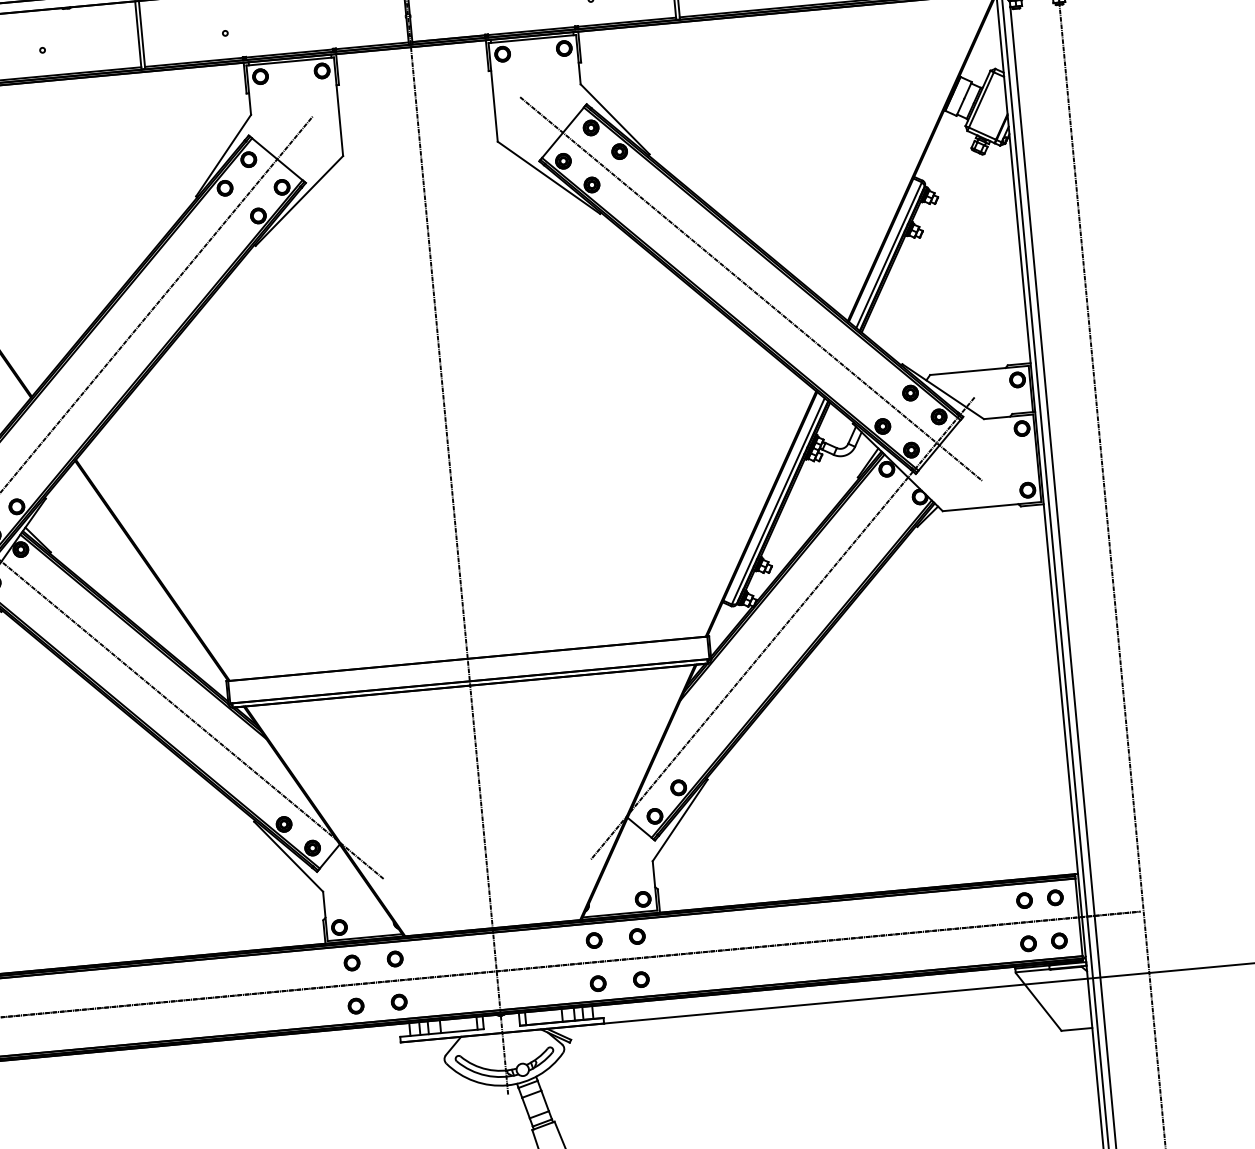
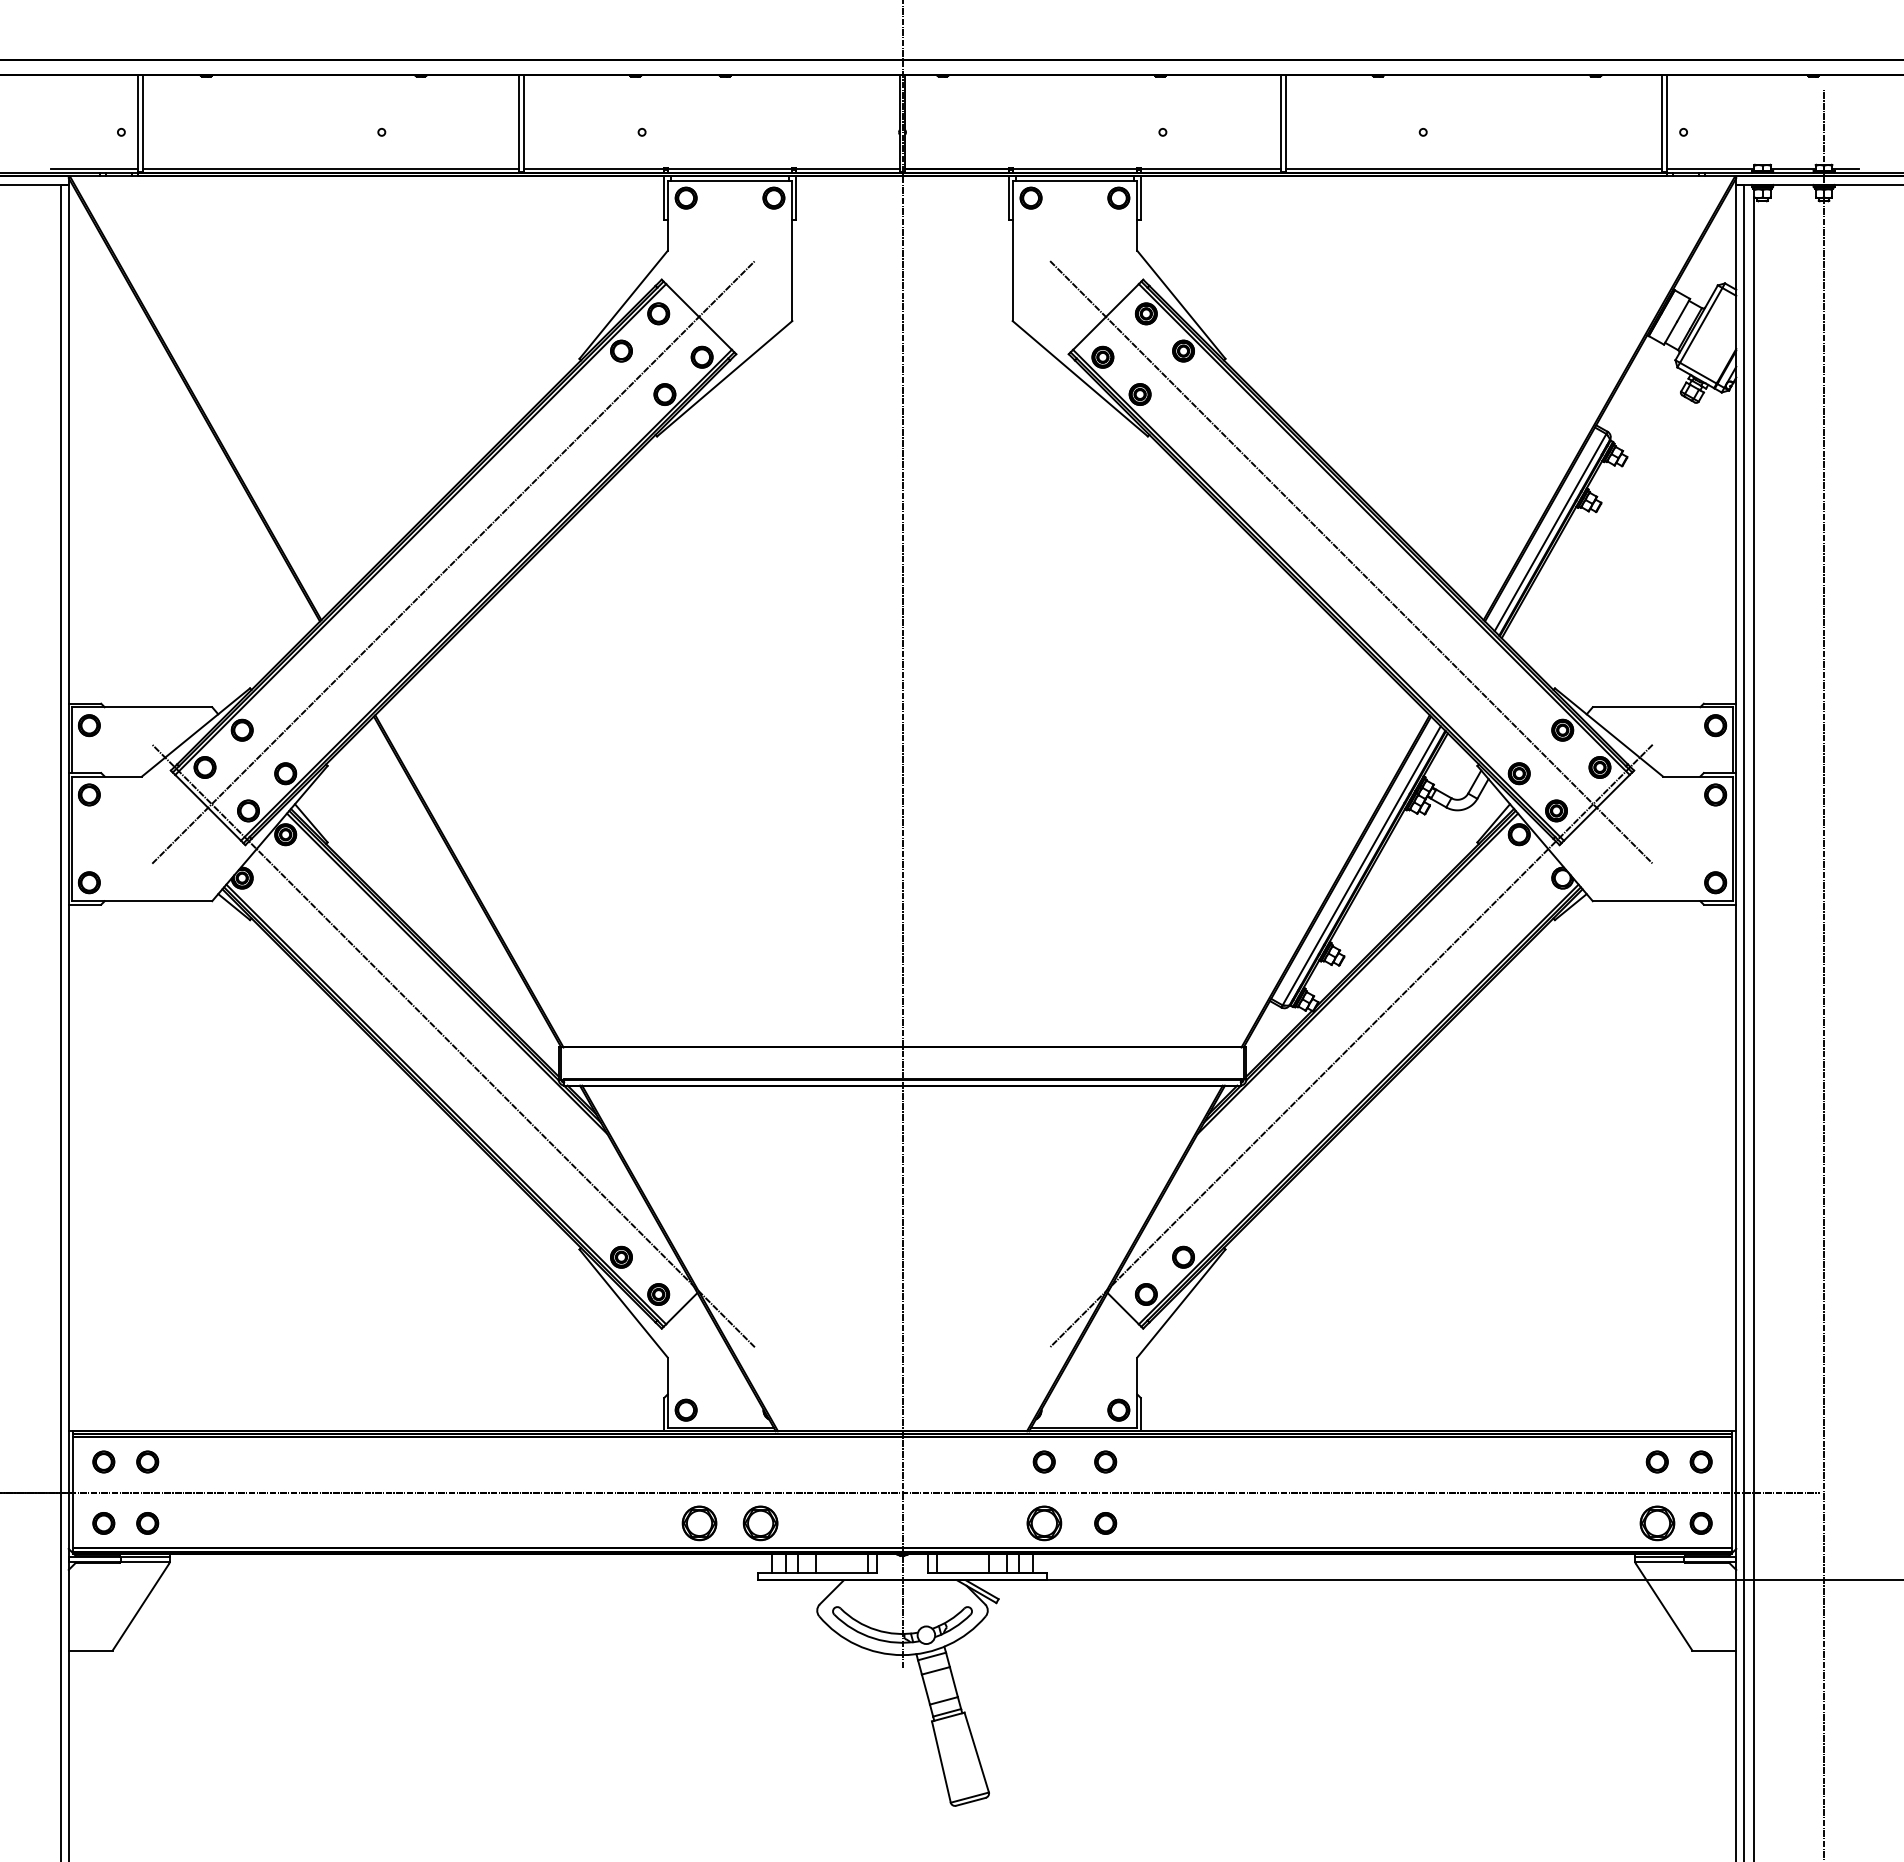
part: (1028, 943) -> (1656, 1523), size x1.6
part: (395, 958) -> (760, 1461), removed
part: (351, 962) -> (698, 1461), removed
part: (597, 983) -> (1043, 1523), size x1.6
part: (399, 1002) -> (760, 1523), size x1.6
part: (355, 1006) -> (698, 1523), size x1.6

